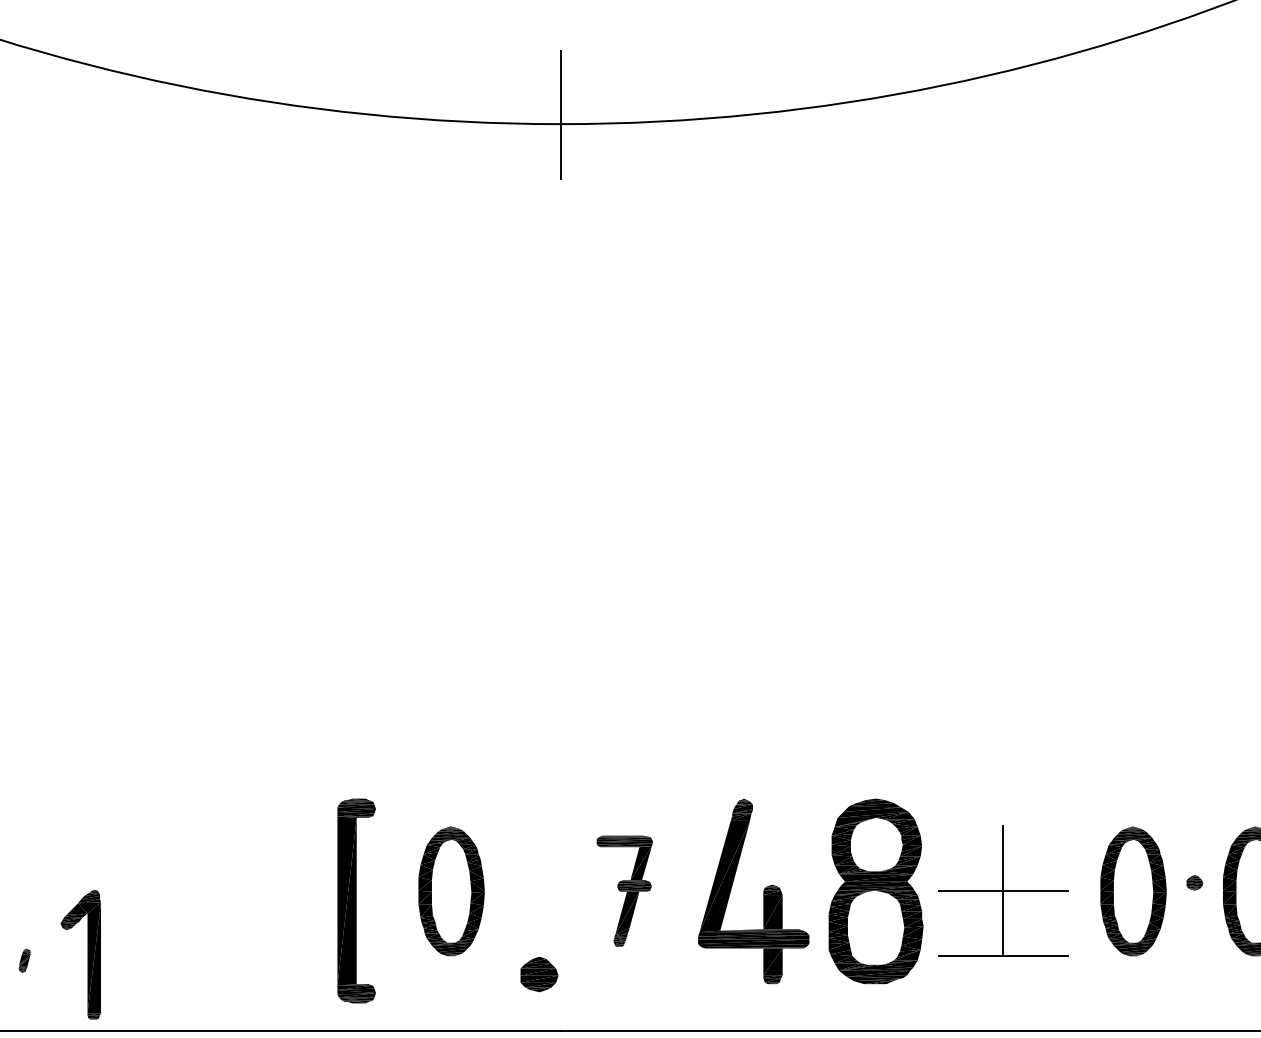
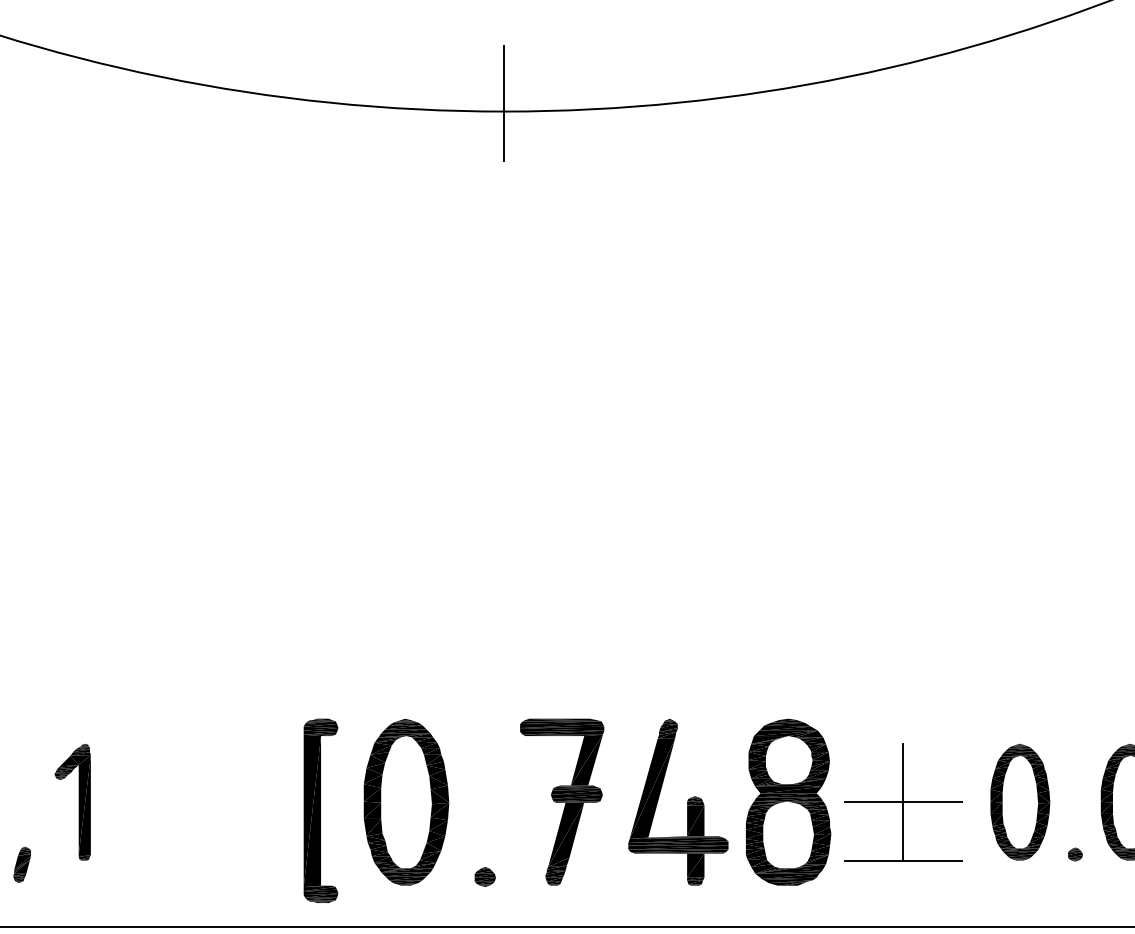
part: (1194, 882) -> (1075, 854), moved
part: (451, 890) -> (406, 801), size x1.43
part: (624, 890) -> (562, 801), size x1.67
part: (80, 953) -> (72, 801), moved
part: (23, 960) -> (21, 864), size x1.67
part: (538, 973) -> (484, 876), size x0.62

